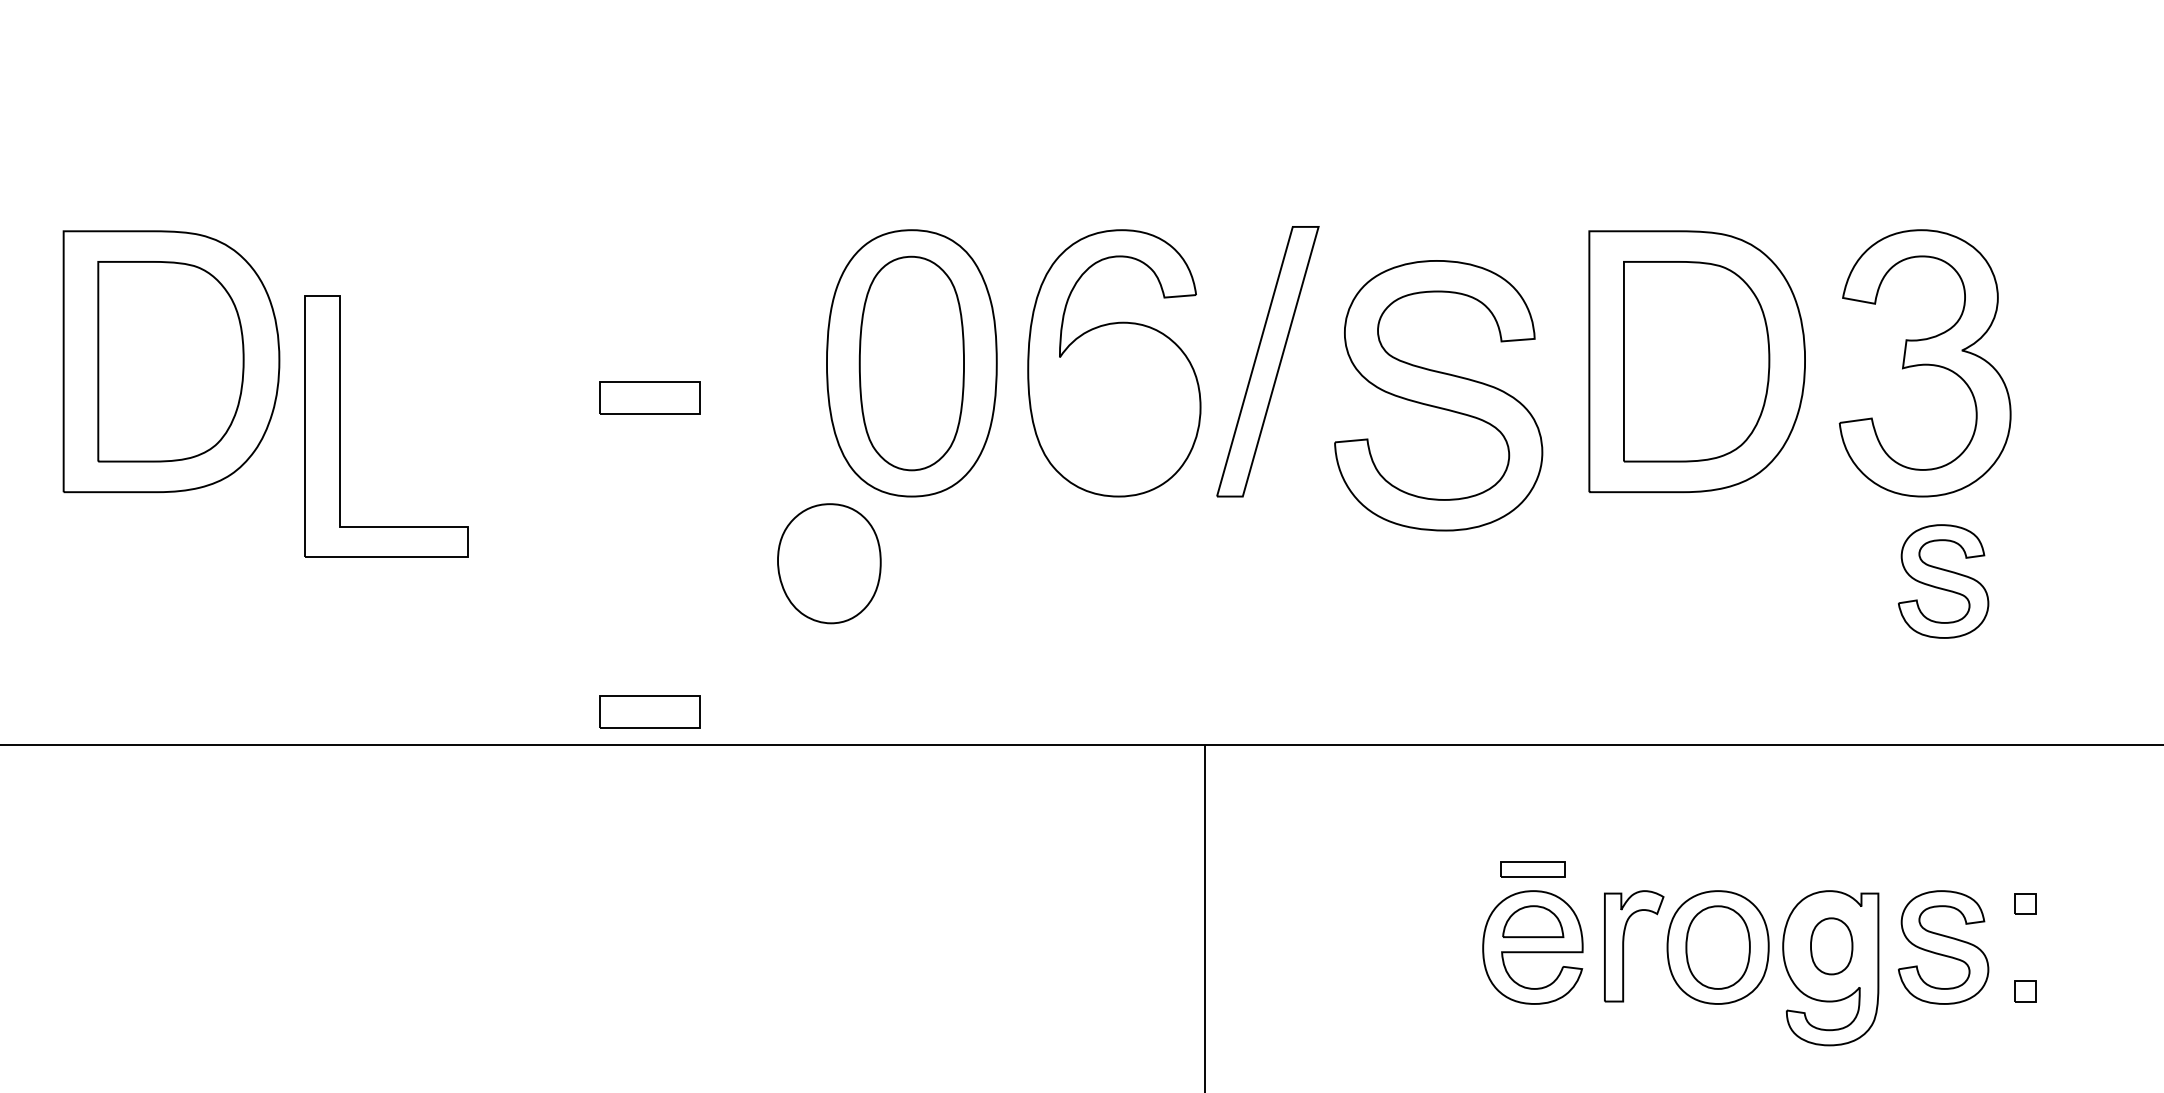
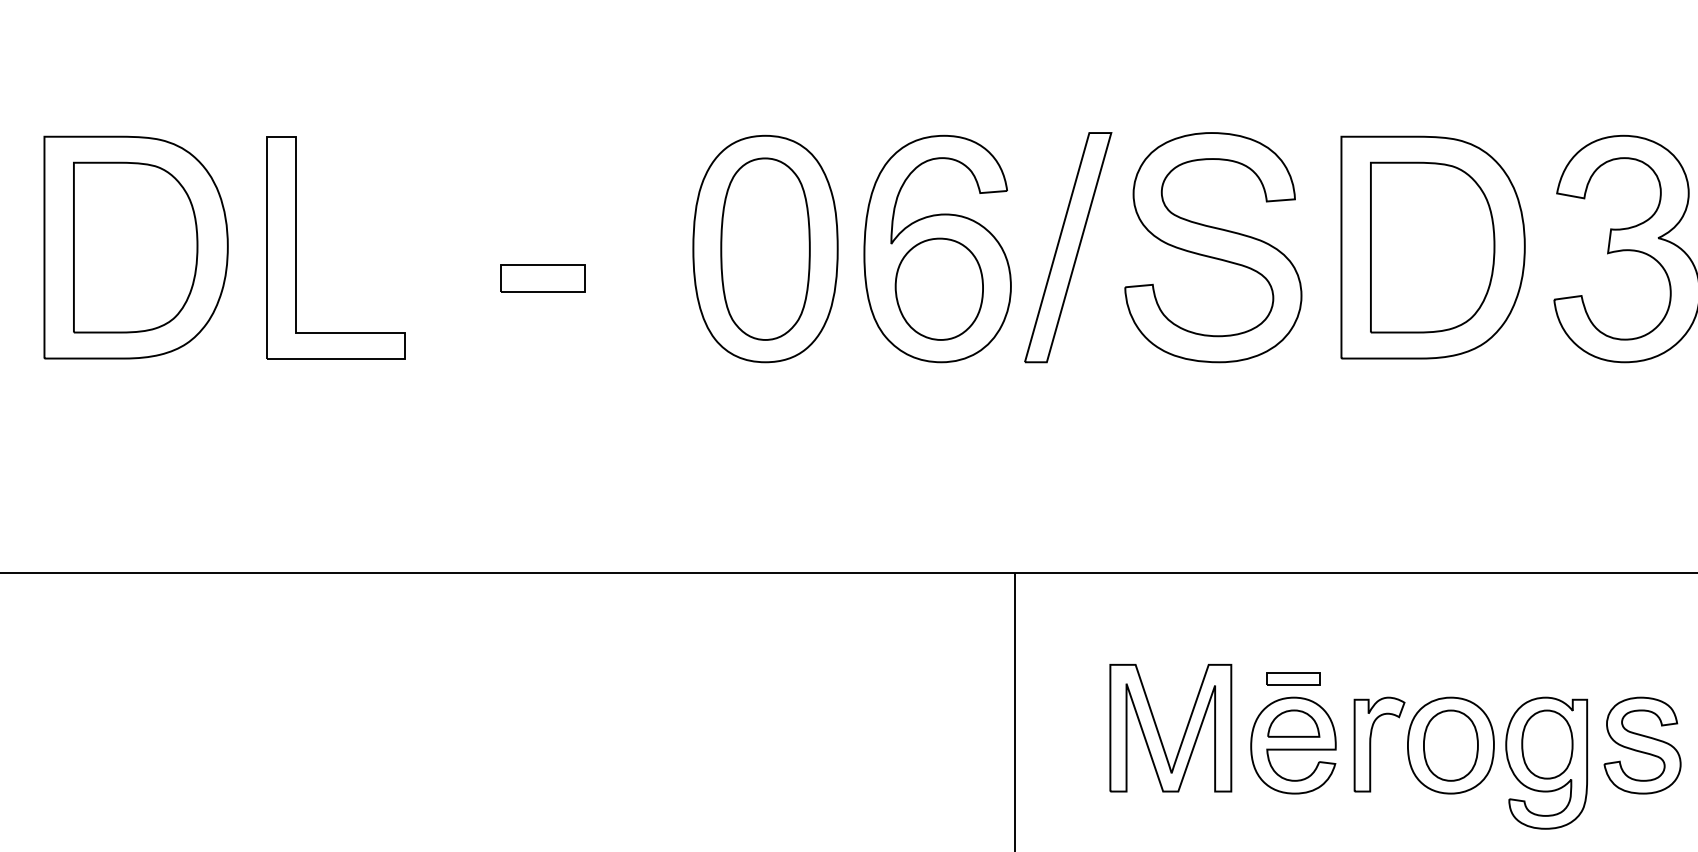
part: (1438, 395) -> (1213, 247), moved
part: (340, 426) -> (296, 247), moved
part: (829, 563) -> (939, 289), moved
part: (1943, 581) -> (1642, 434), removed
part: (649, 711) -> (542, 544), removed
part: (1374, 930) -> (1158, 731), added
part: (1831, 946) -> (1547, 744), size x1.43

